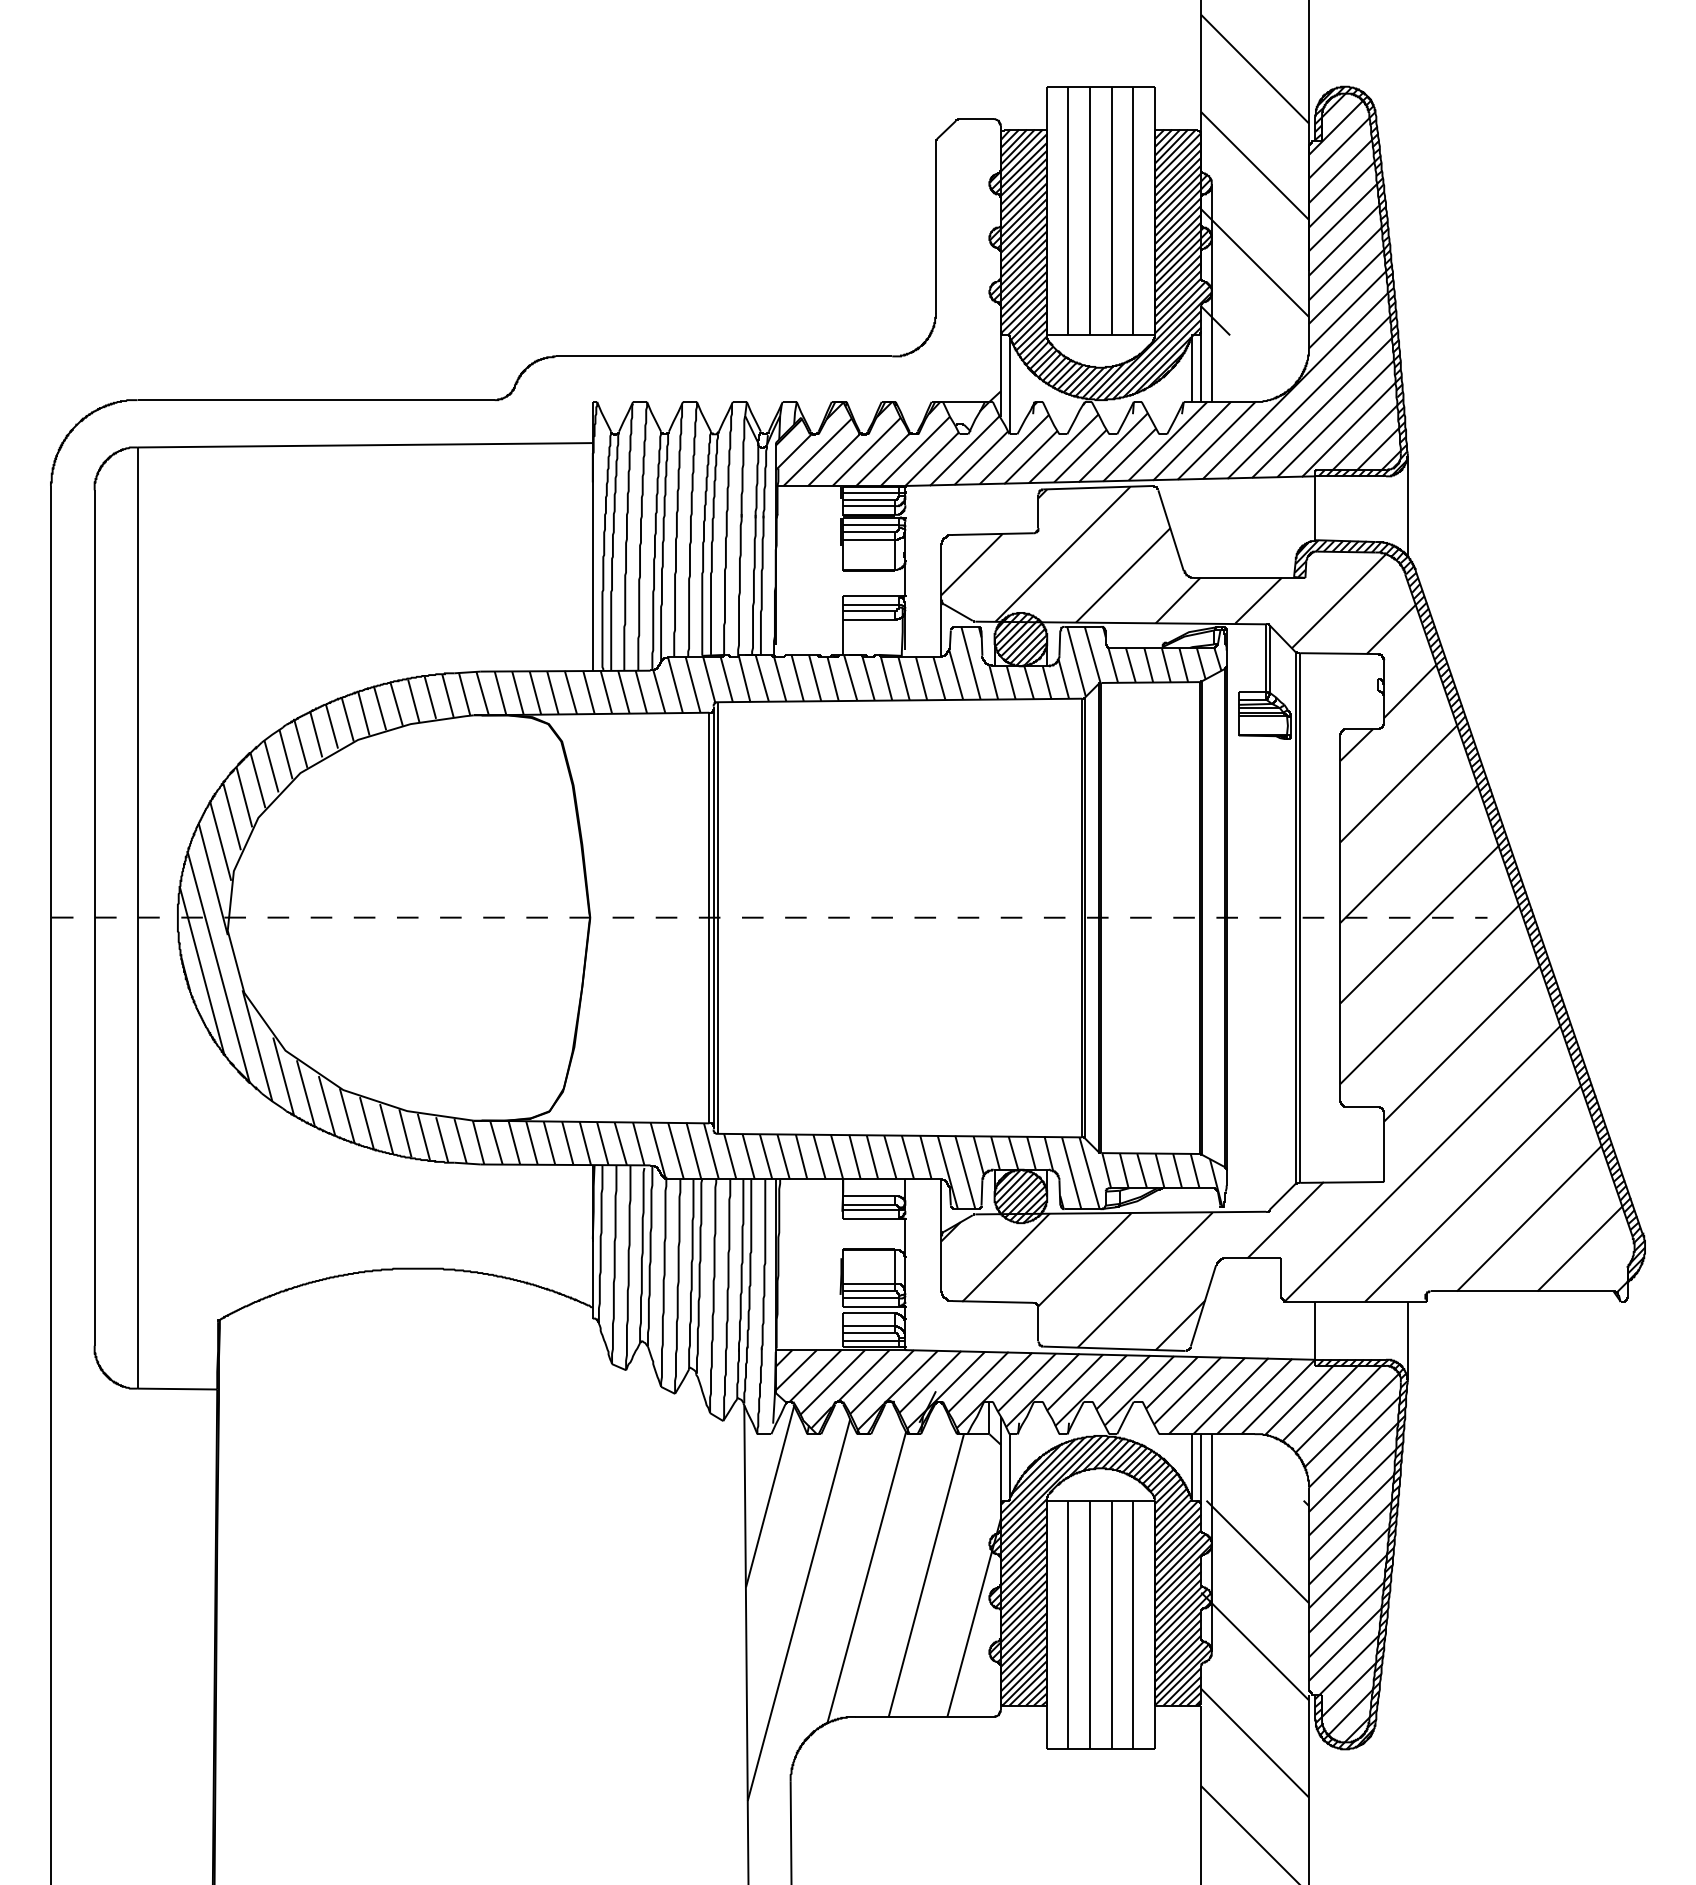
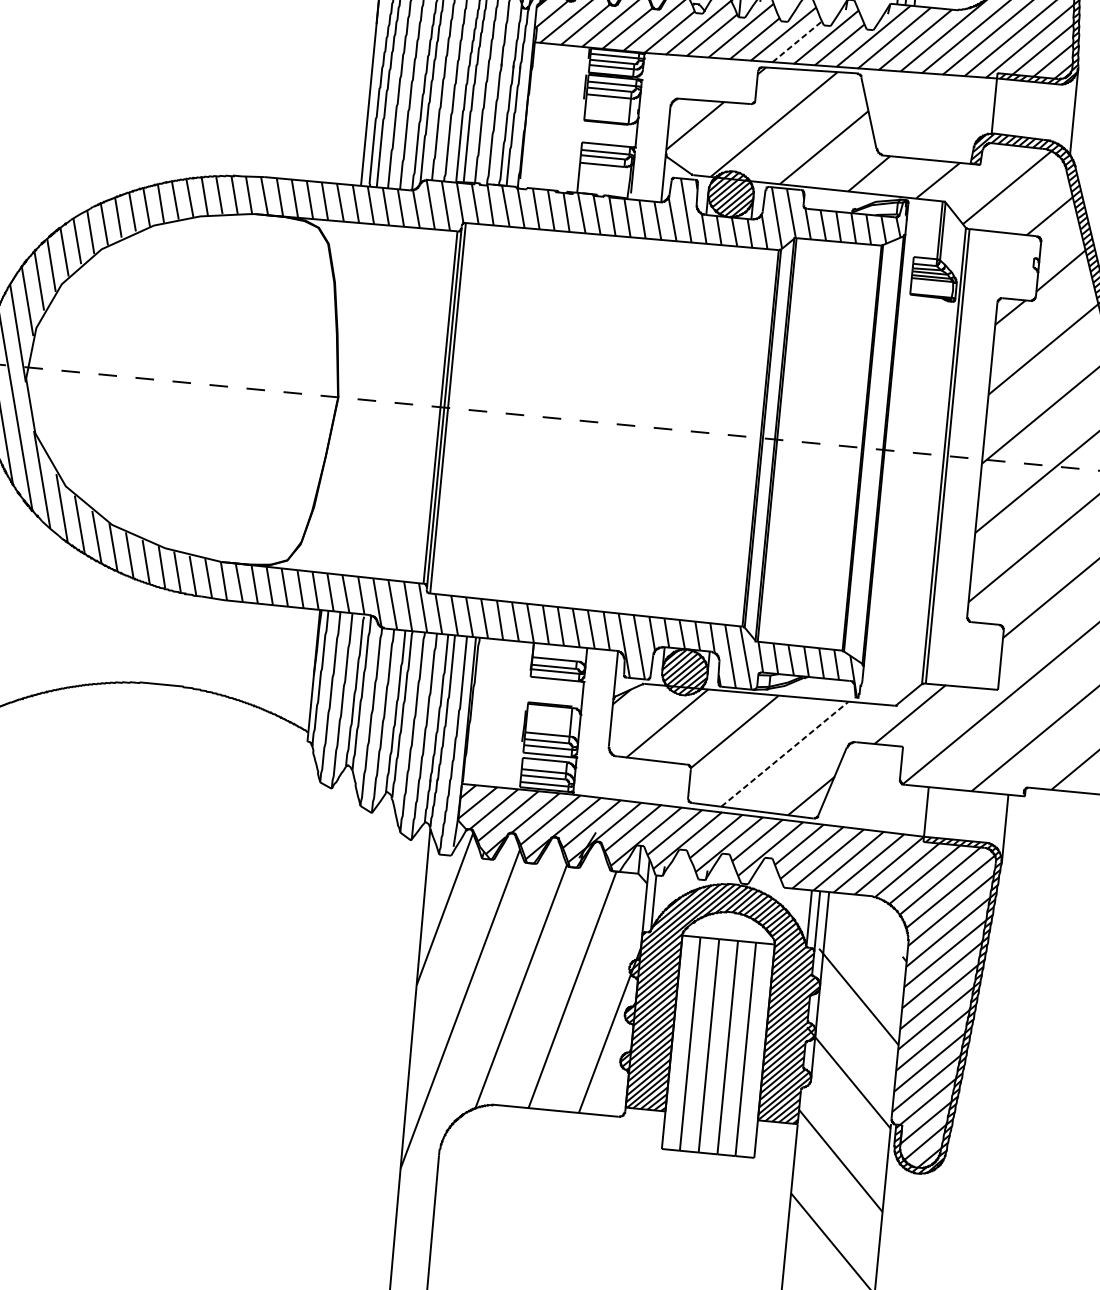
line: (1080, 455) -> (797, 41), solid -> dashed
line: (1145, 1279) -> (785, 753), solid -> dashed

